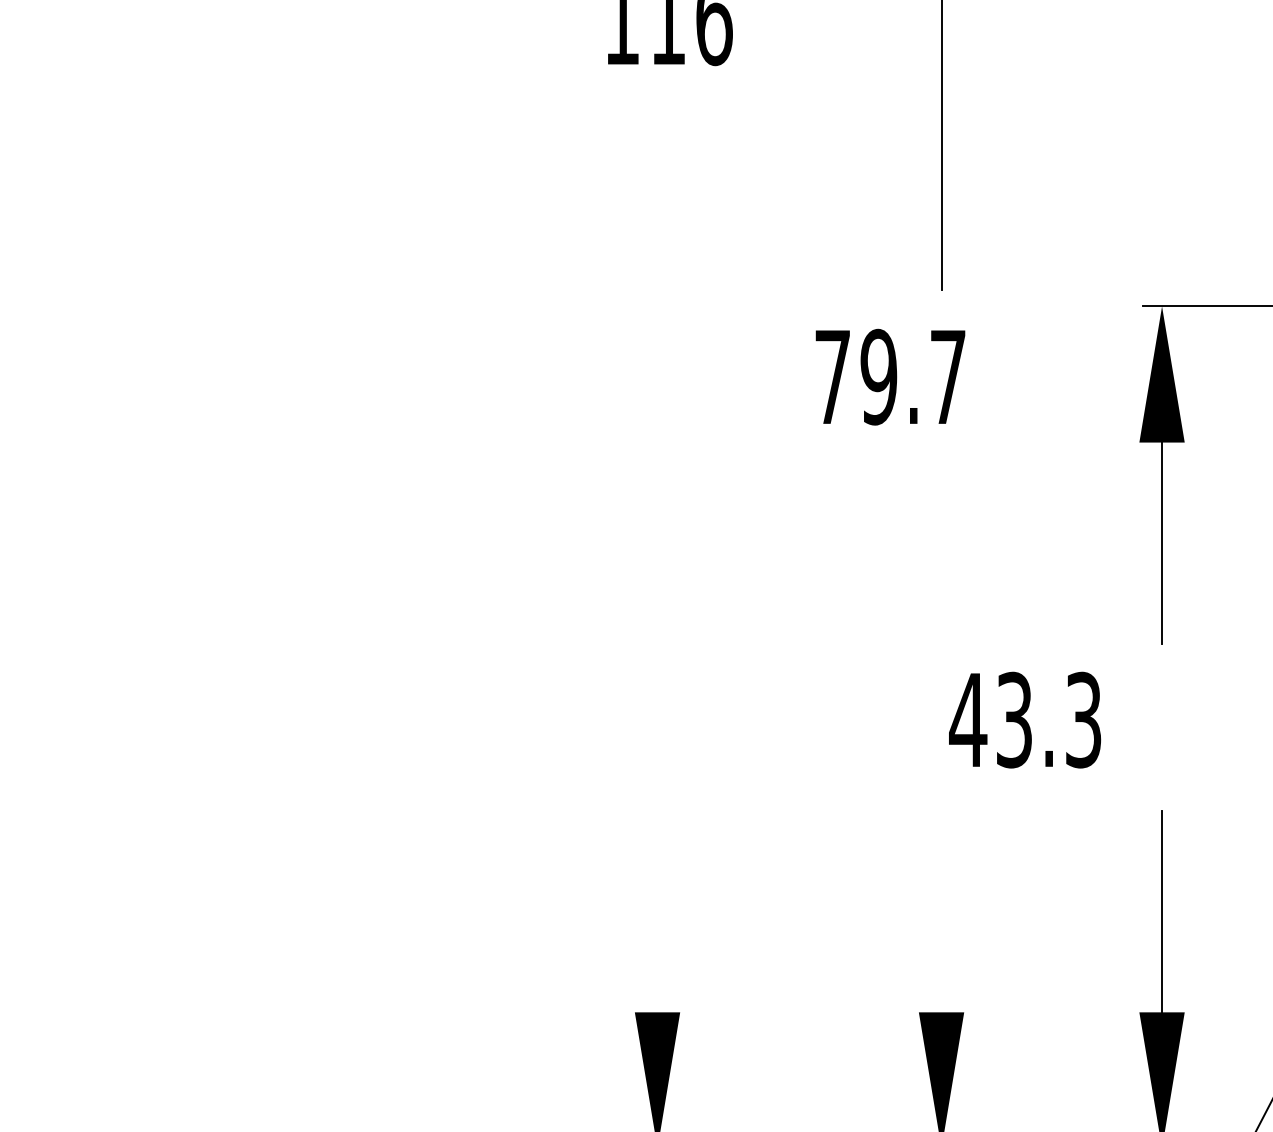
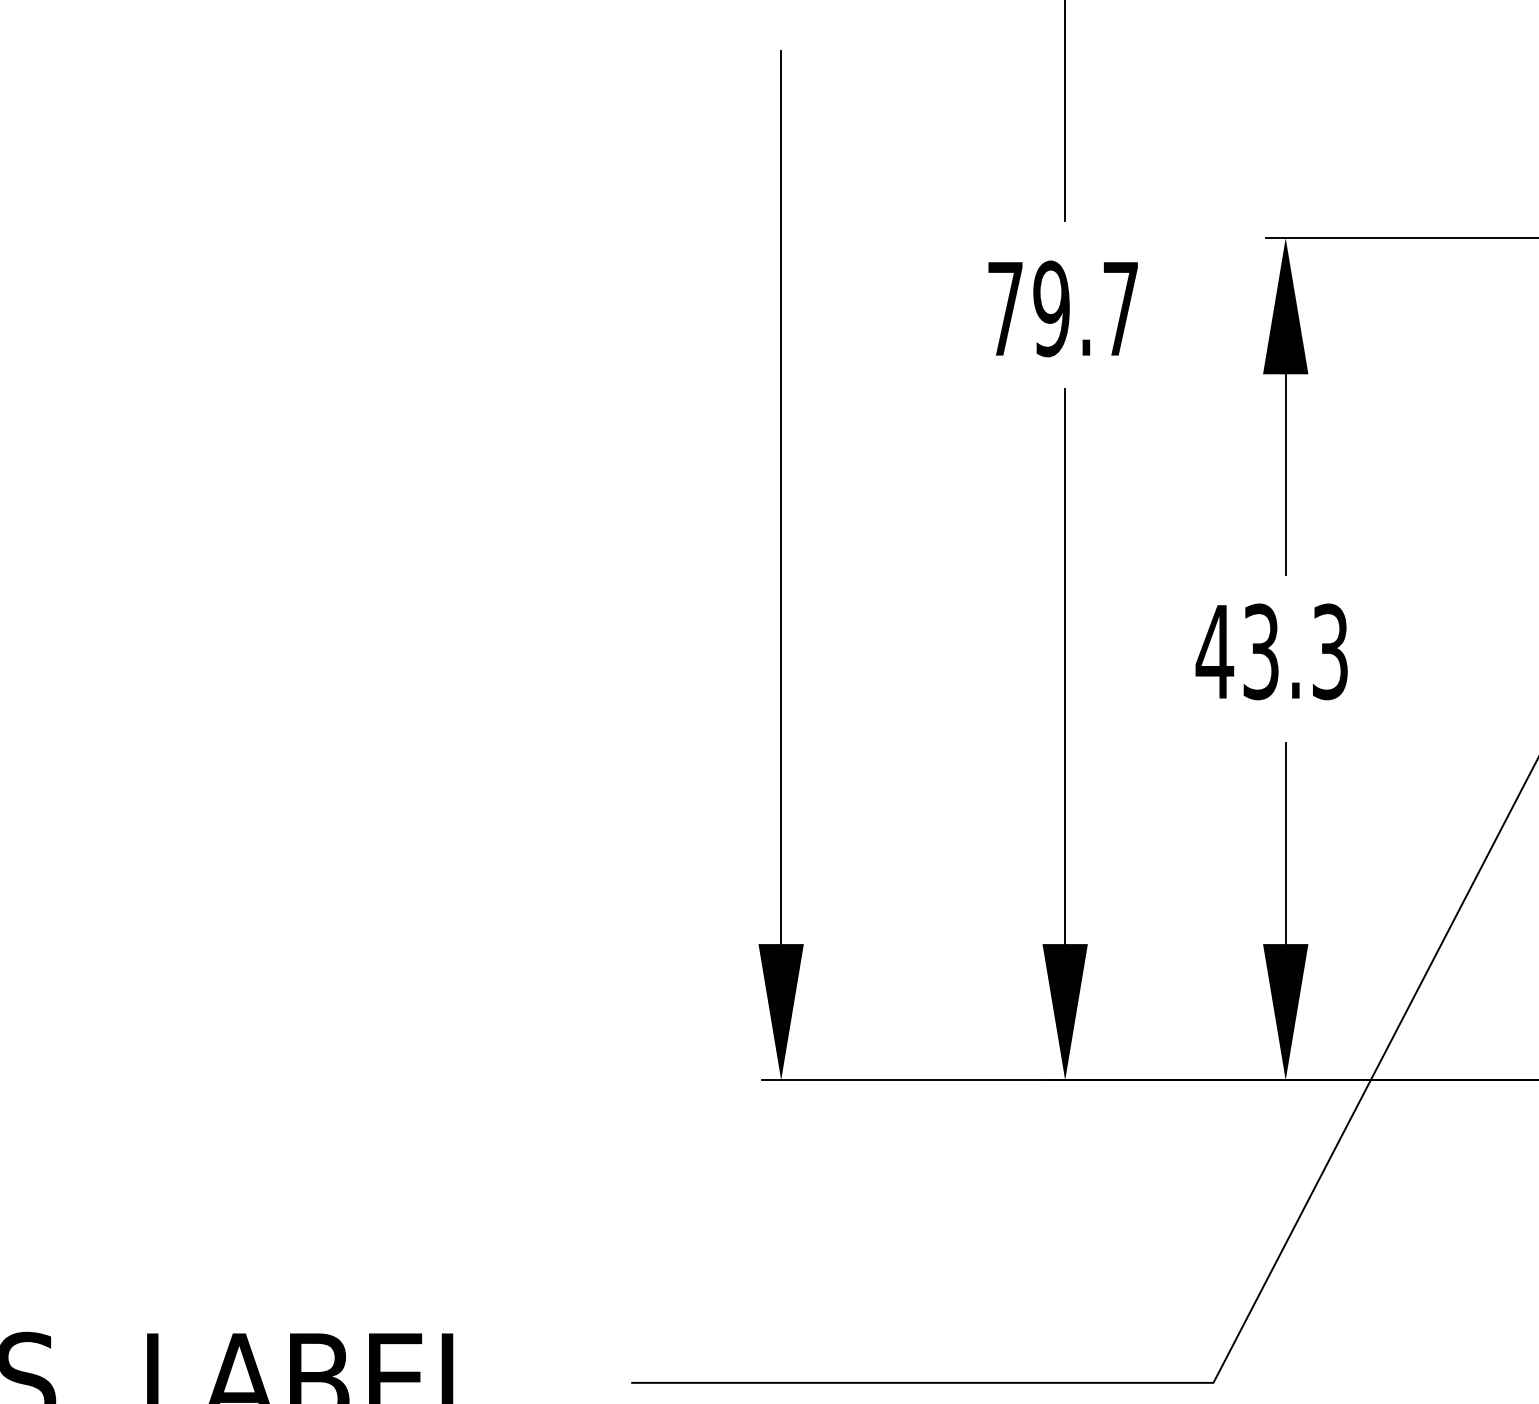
text: (889, 376) -> (1062, 308), moved
line: (657, 599) -> (781, 531), added
text: (1024, 719) -> (1271, 651), moved
line: (941, 768) -> (1065, 700), added

